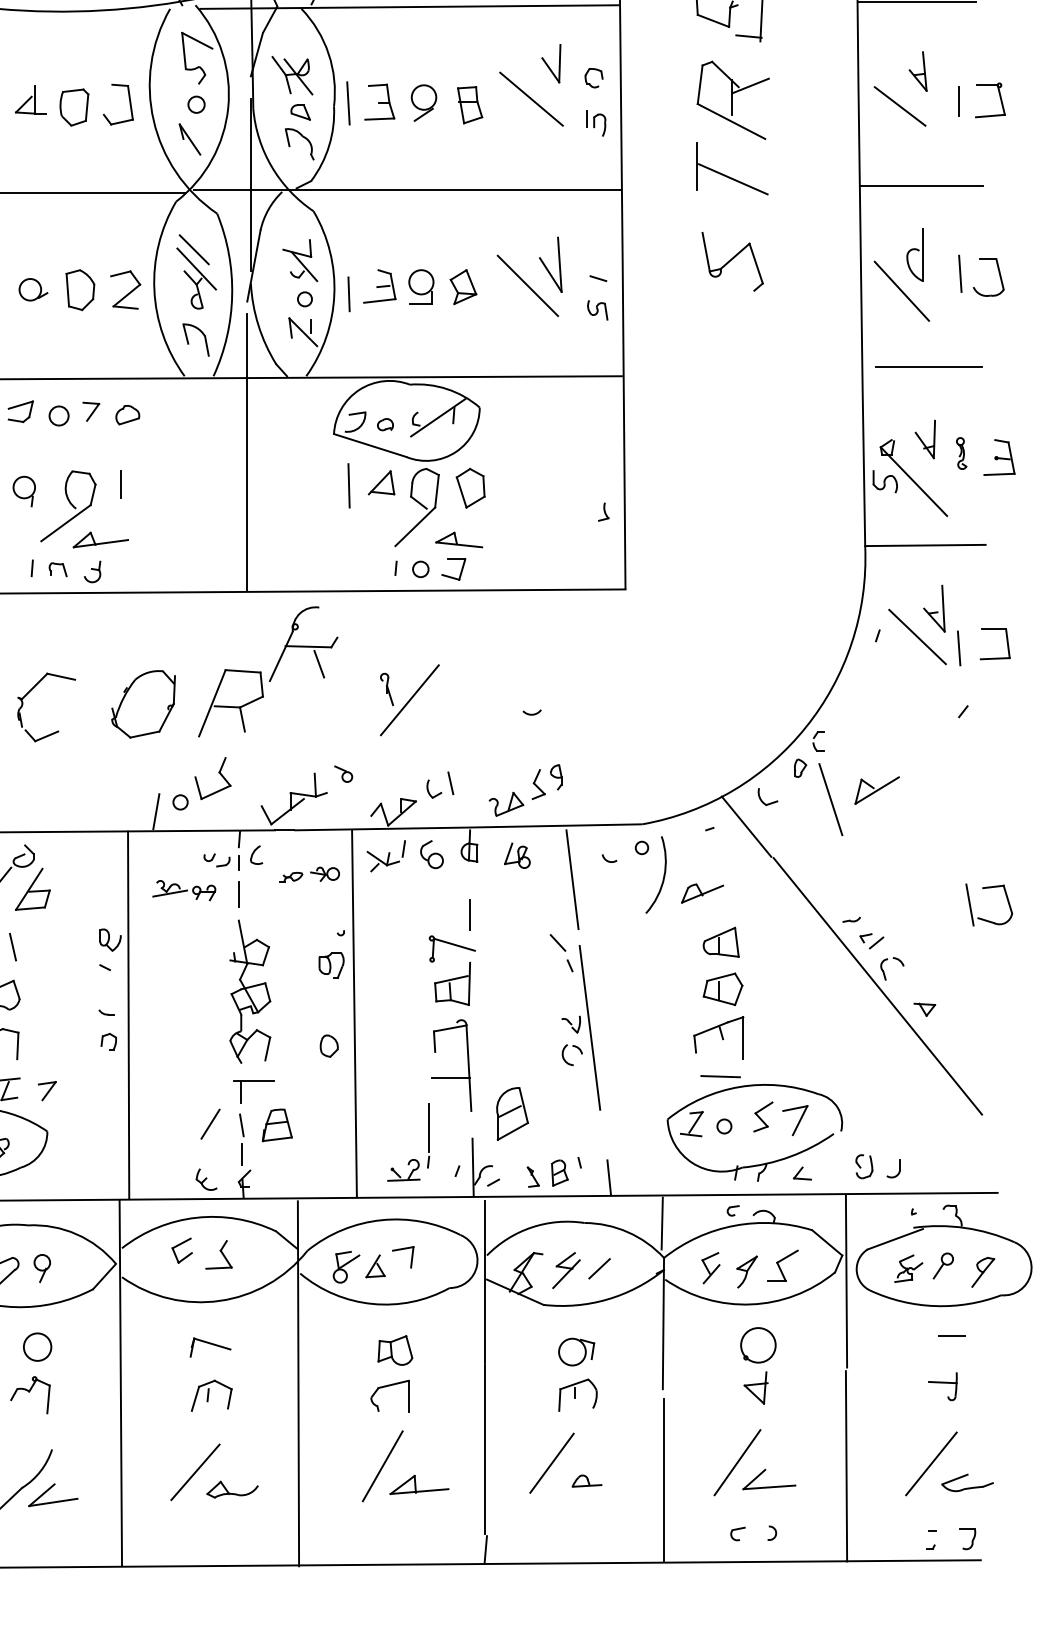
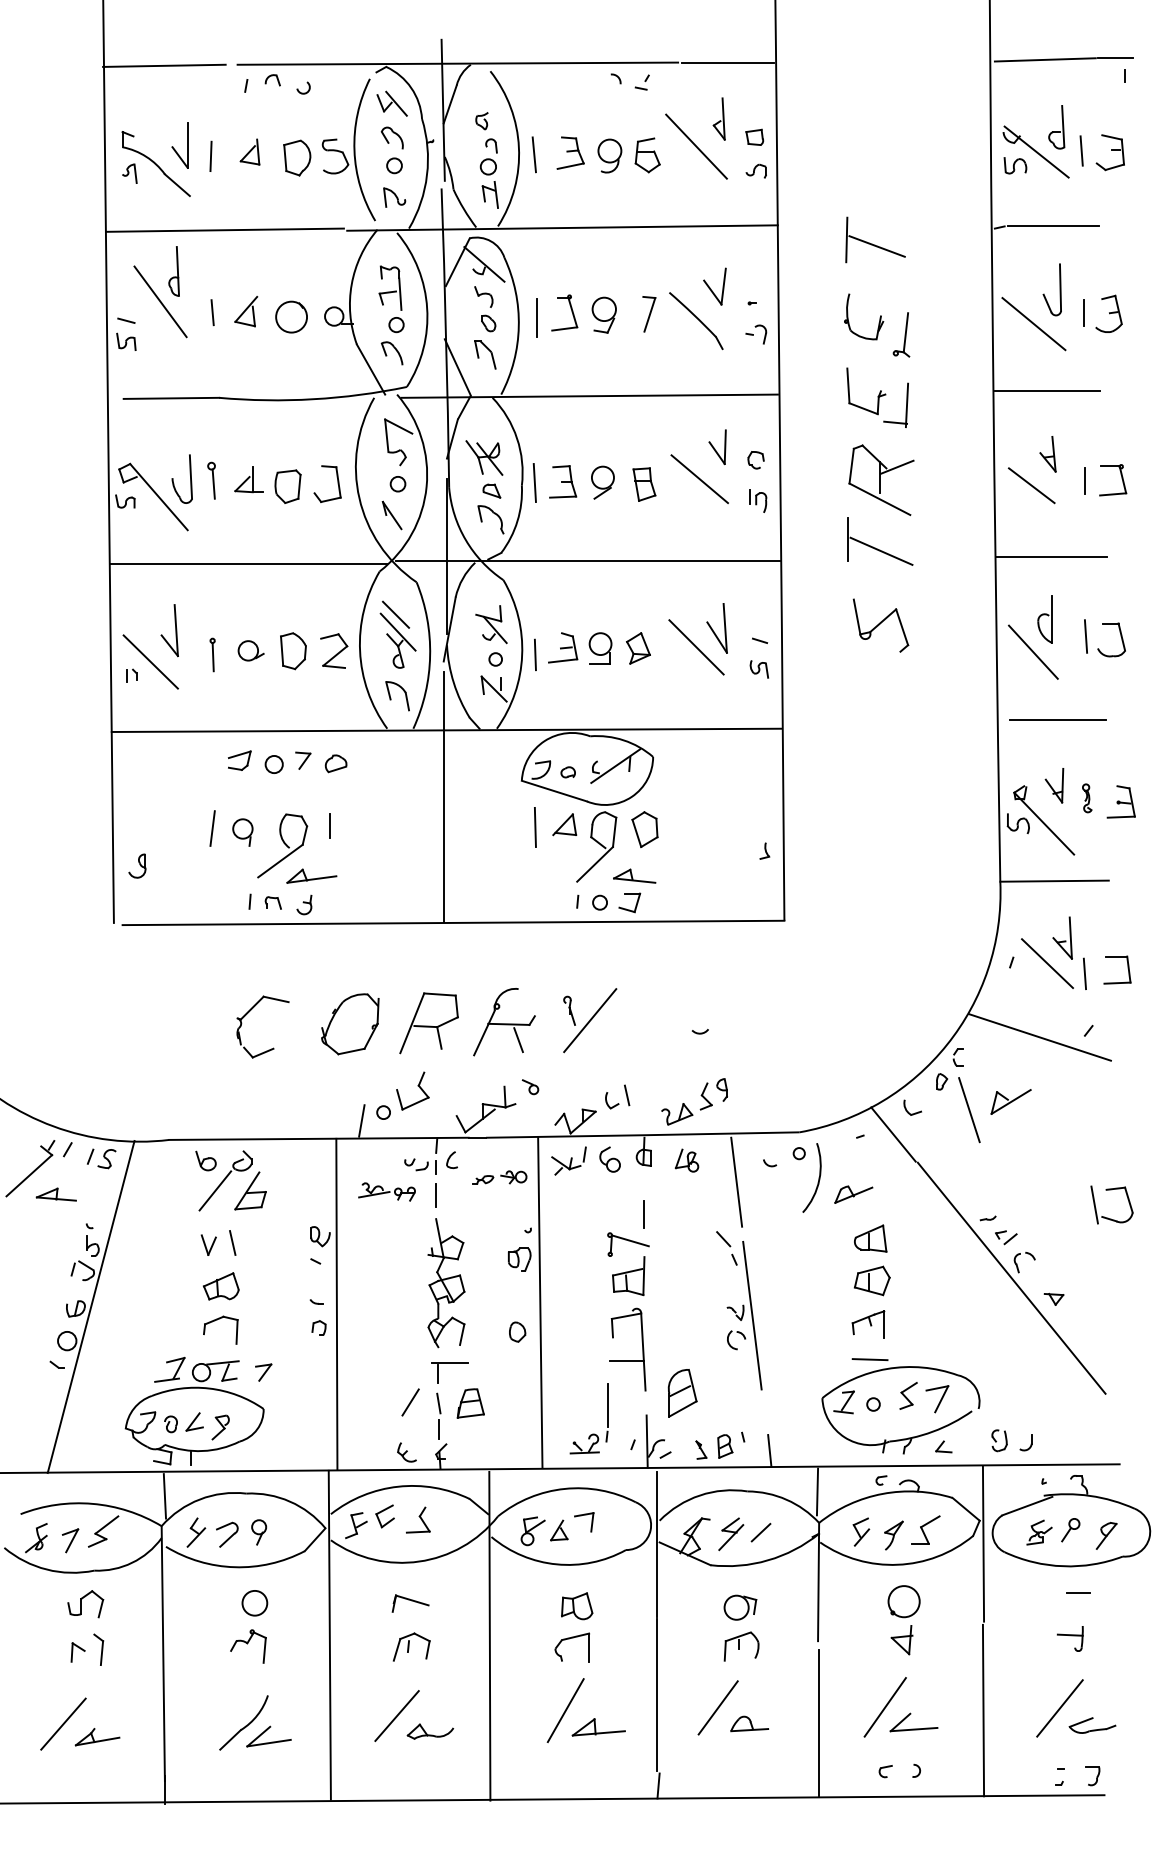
part: (303, 644) -> (504, 1022), moved
line: (908, 719) -> (1039, 1037), added
part: (718, 1037) -> (868, 1324), size x0.71
part: (150, 1260) -> (356, 1525), added
part: (586, 1480) -> (749, 1723), size x1.43

